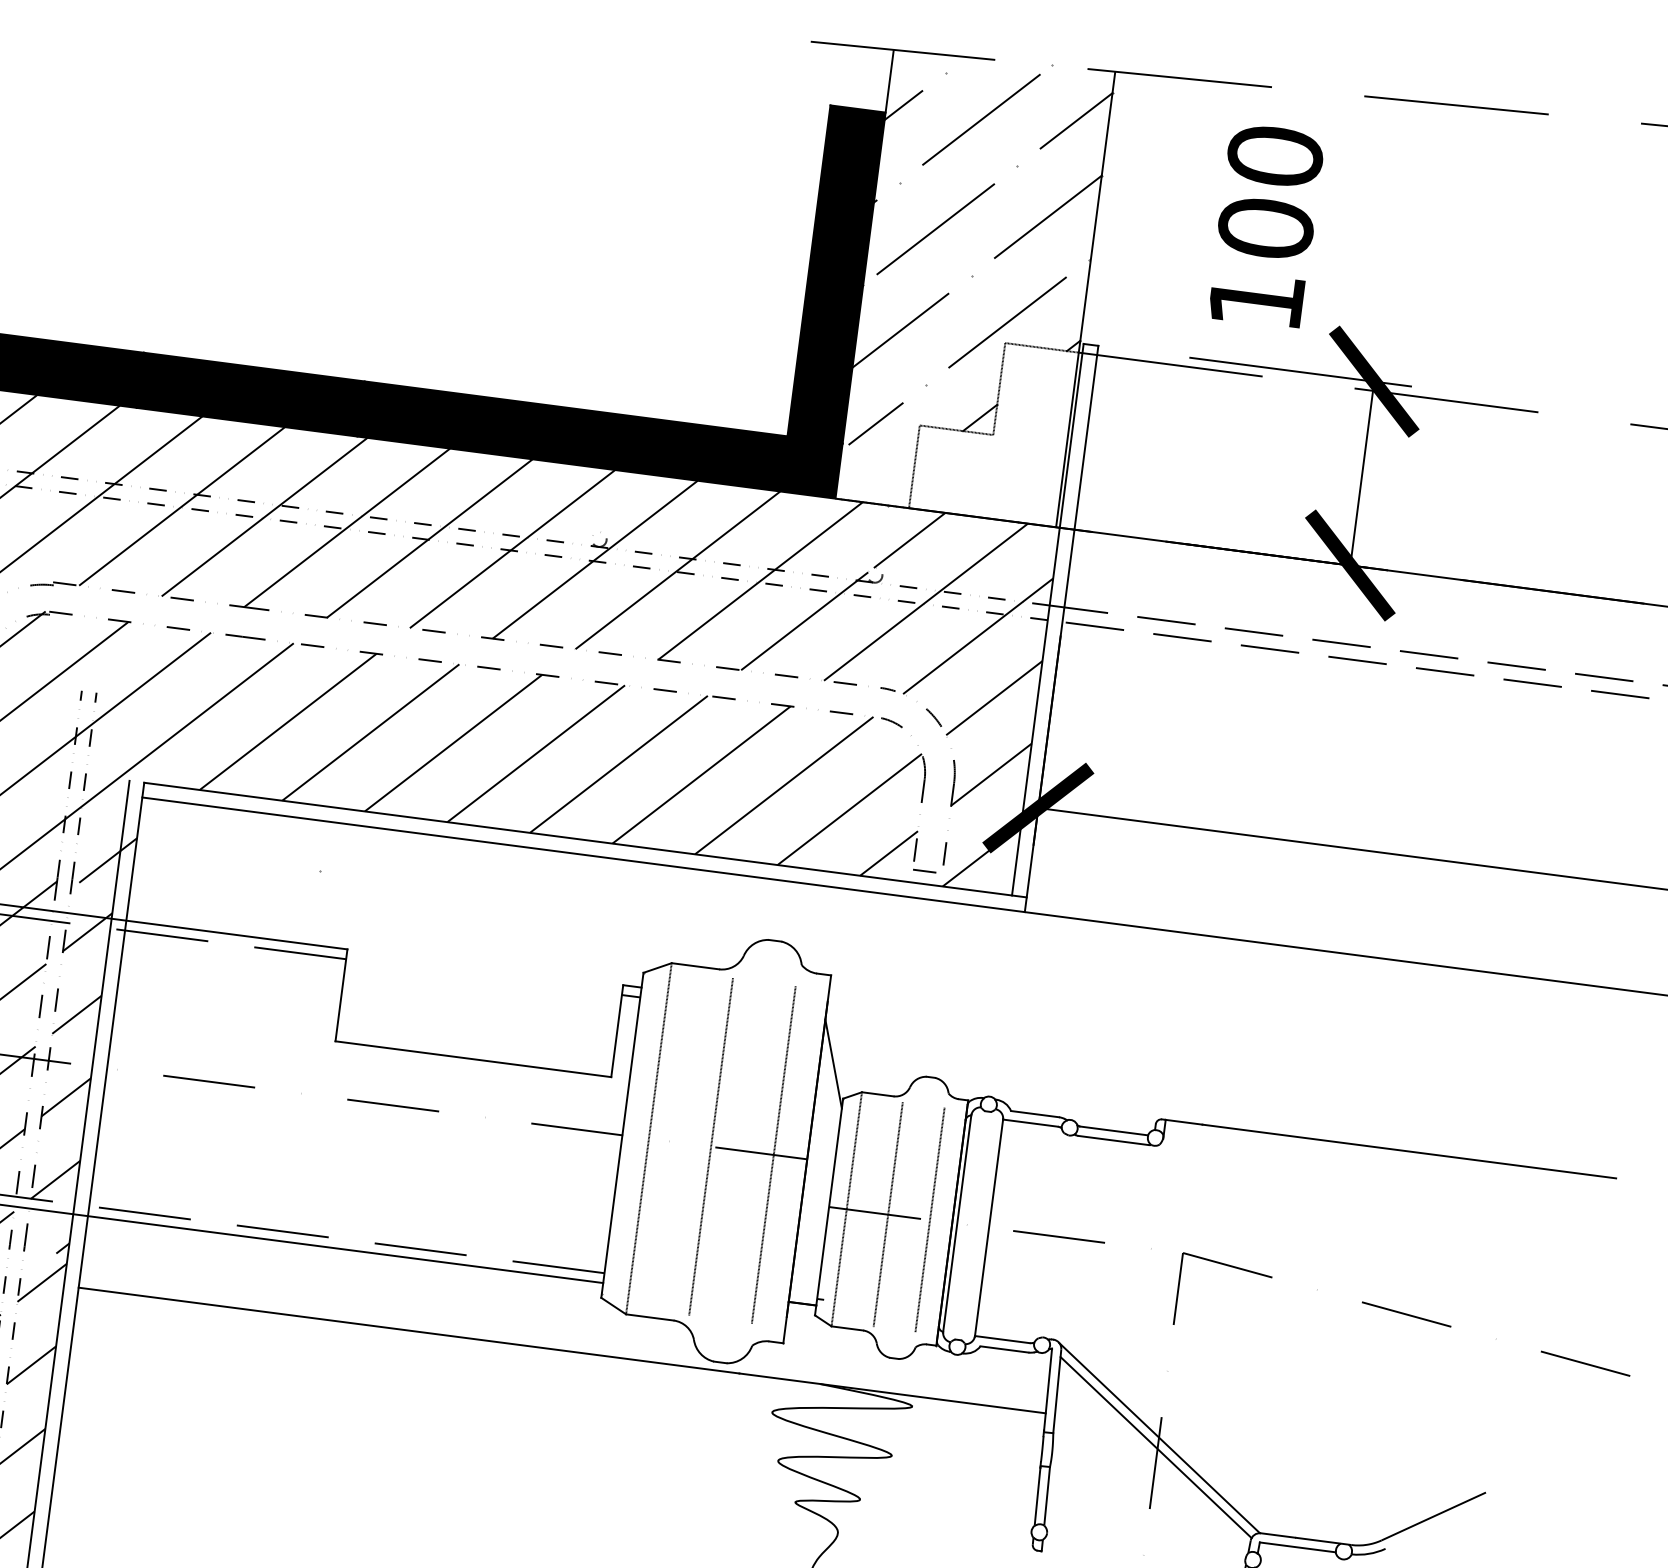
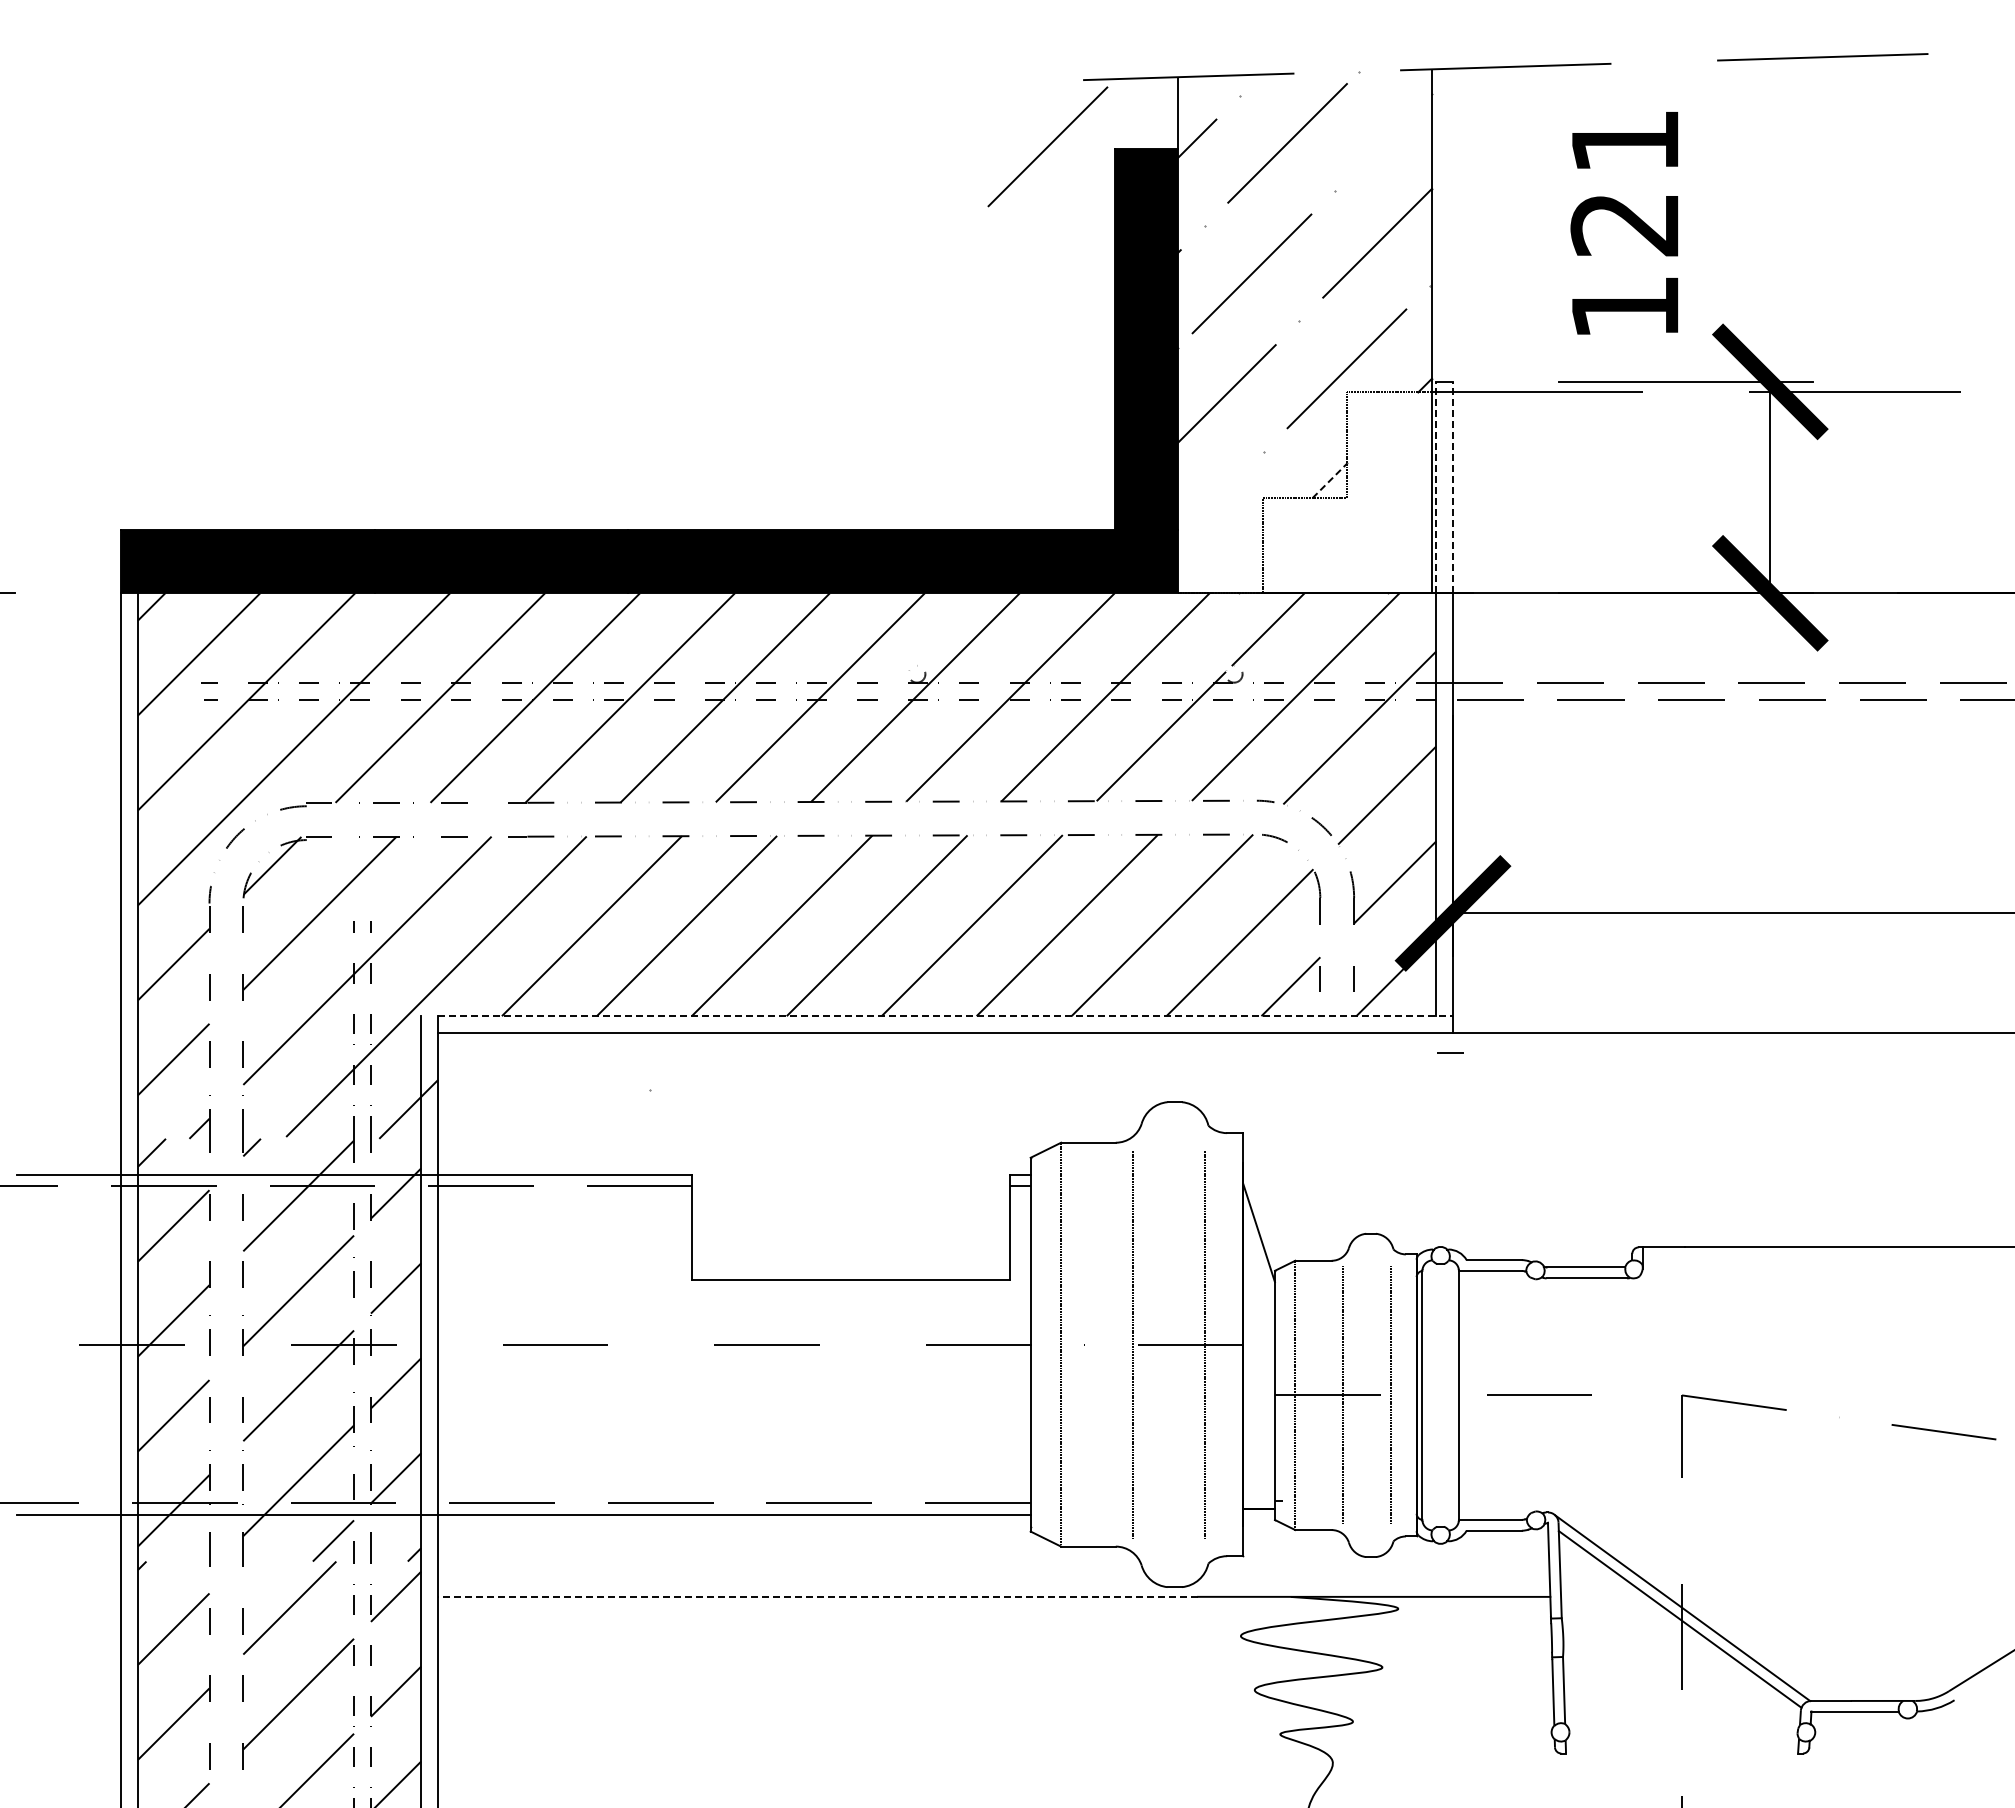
line: (772, 95) -> (1047, 146), added
line: (1075, 120) -> (1394, 130), removed
text: (1270, 191) -> (1625, 182), 100 -> 121
line: (979, 417) -> (1329, 480), solid -> dashed
line: (875, 423) -> (1212, 502), removed
line: (1072, 435) -> (1436, 487), solid -> dashed
line: (1086, 437) -> (1453, 487), solid -> dashed
line: (586, 840) -> (946, 1016), solid -> dashed
line: (924, 871) -> (1450, 1052), moved
line: (409, 1330) -> (818, 1596), solid -> dashed

